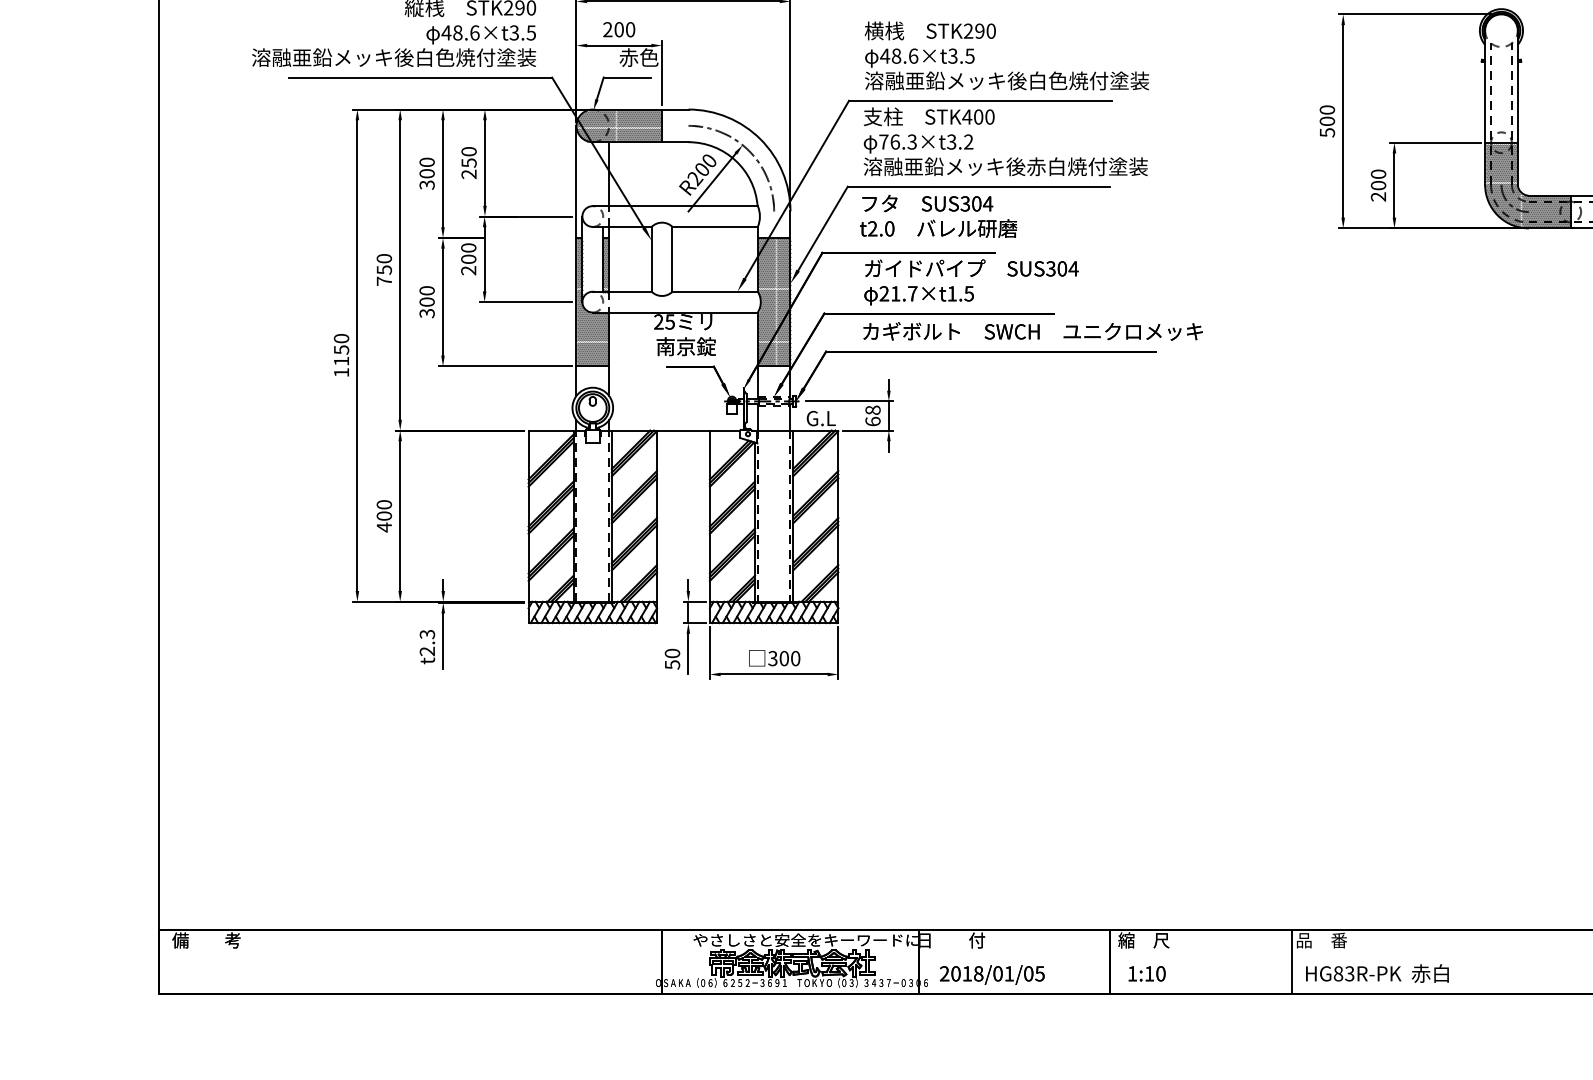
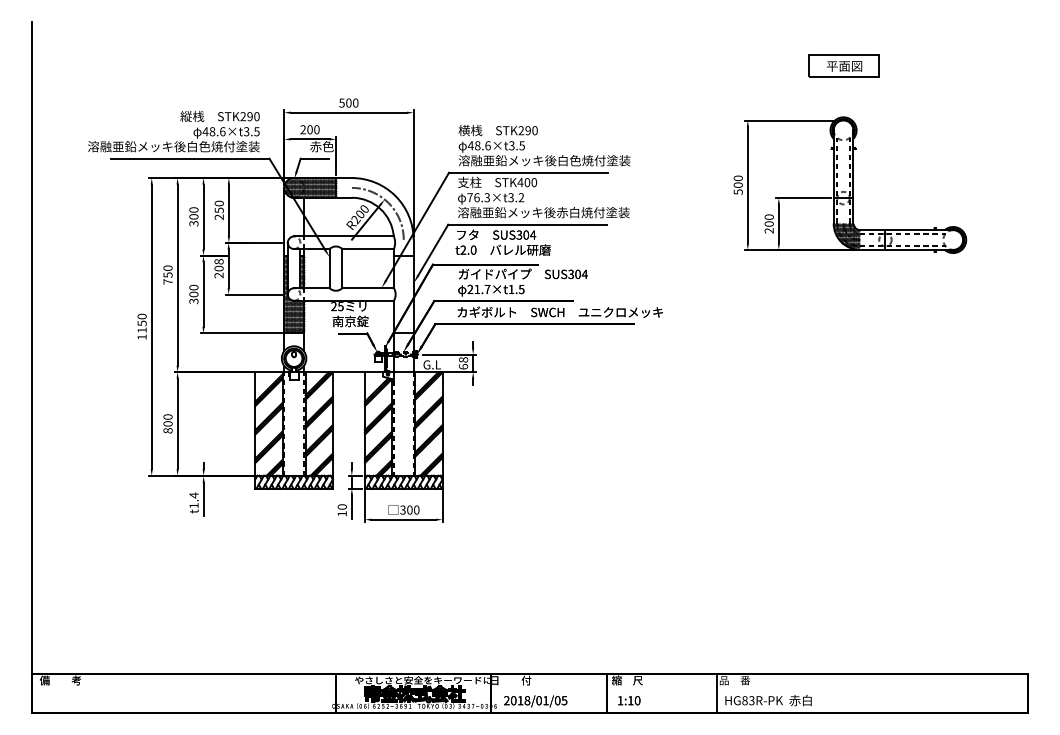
hatch: (1501, 163) -> (843, 210), removed
hatch: (1549, 211) -> (872, 239), removed
text: (469, 247) -> (219, 261), 200 -> 208
hatch: (773, 302) -> (403, 294), removed
text: (383, 527) -> (167, 430), 400 -> 800
text: (426, 642) -> (193, 500), t2.3 -> t1.4
text: (671, 664) -> (341, 513), 50 -> 10

